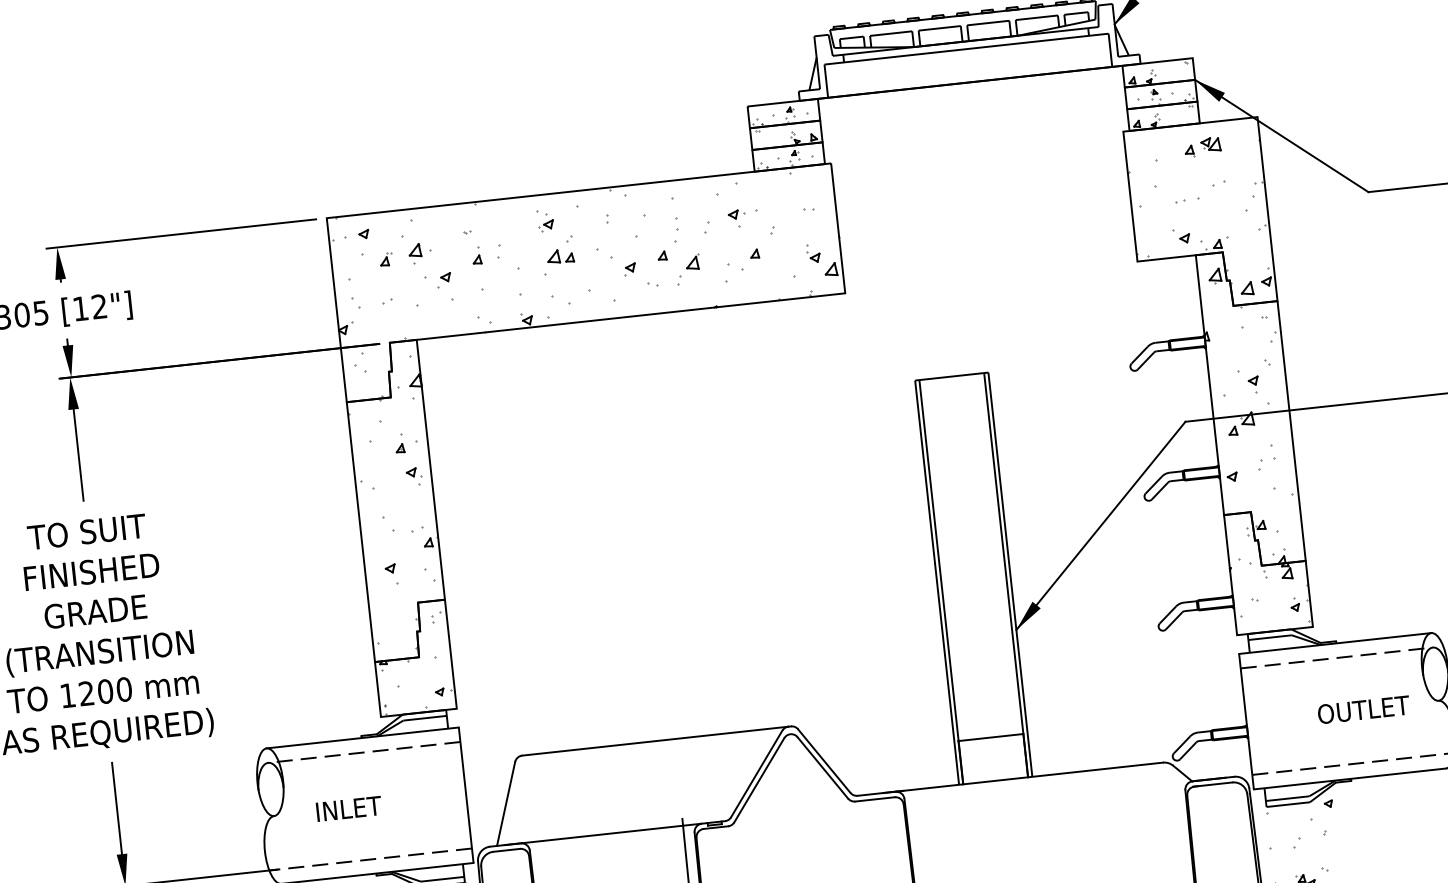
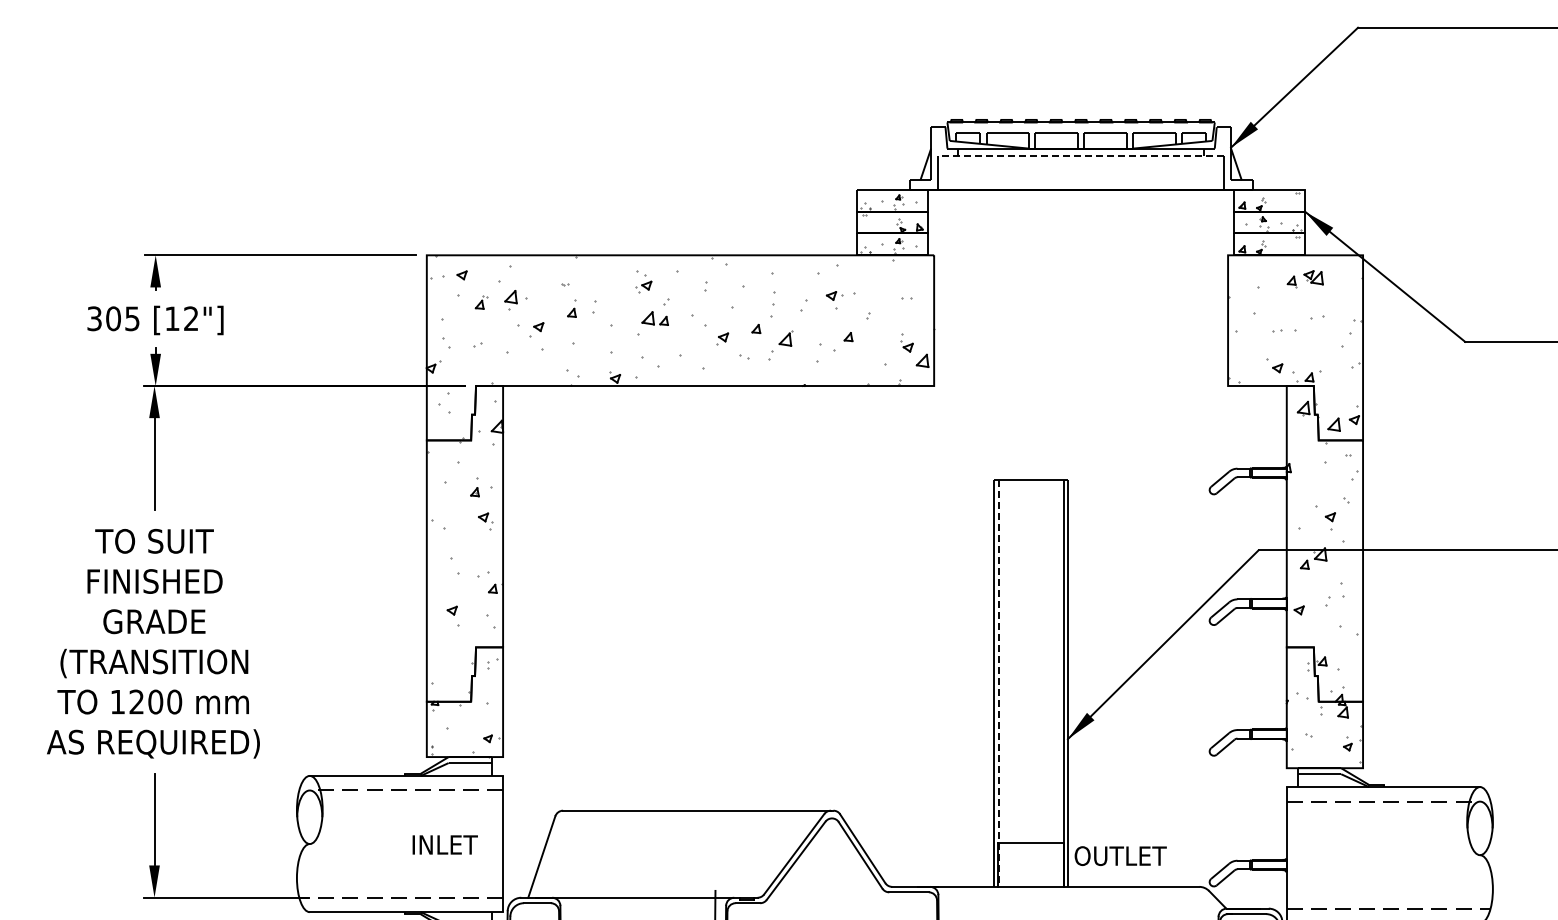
line: (966, 49) -> (1081, 156), solid -> dashed
line: (941, 583) -> (998, 684), solid -> dashed
text: (1363, 709) -> (1120, 855), moved
text: (348, 808) -> (444, 844), moved

